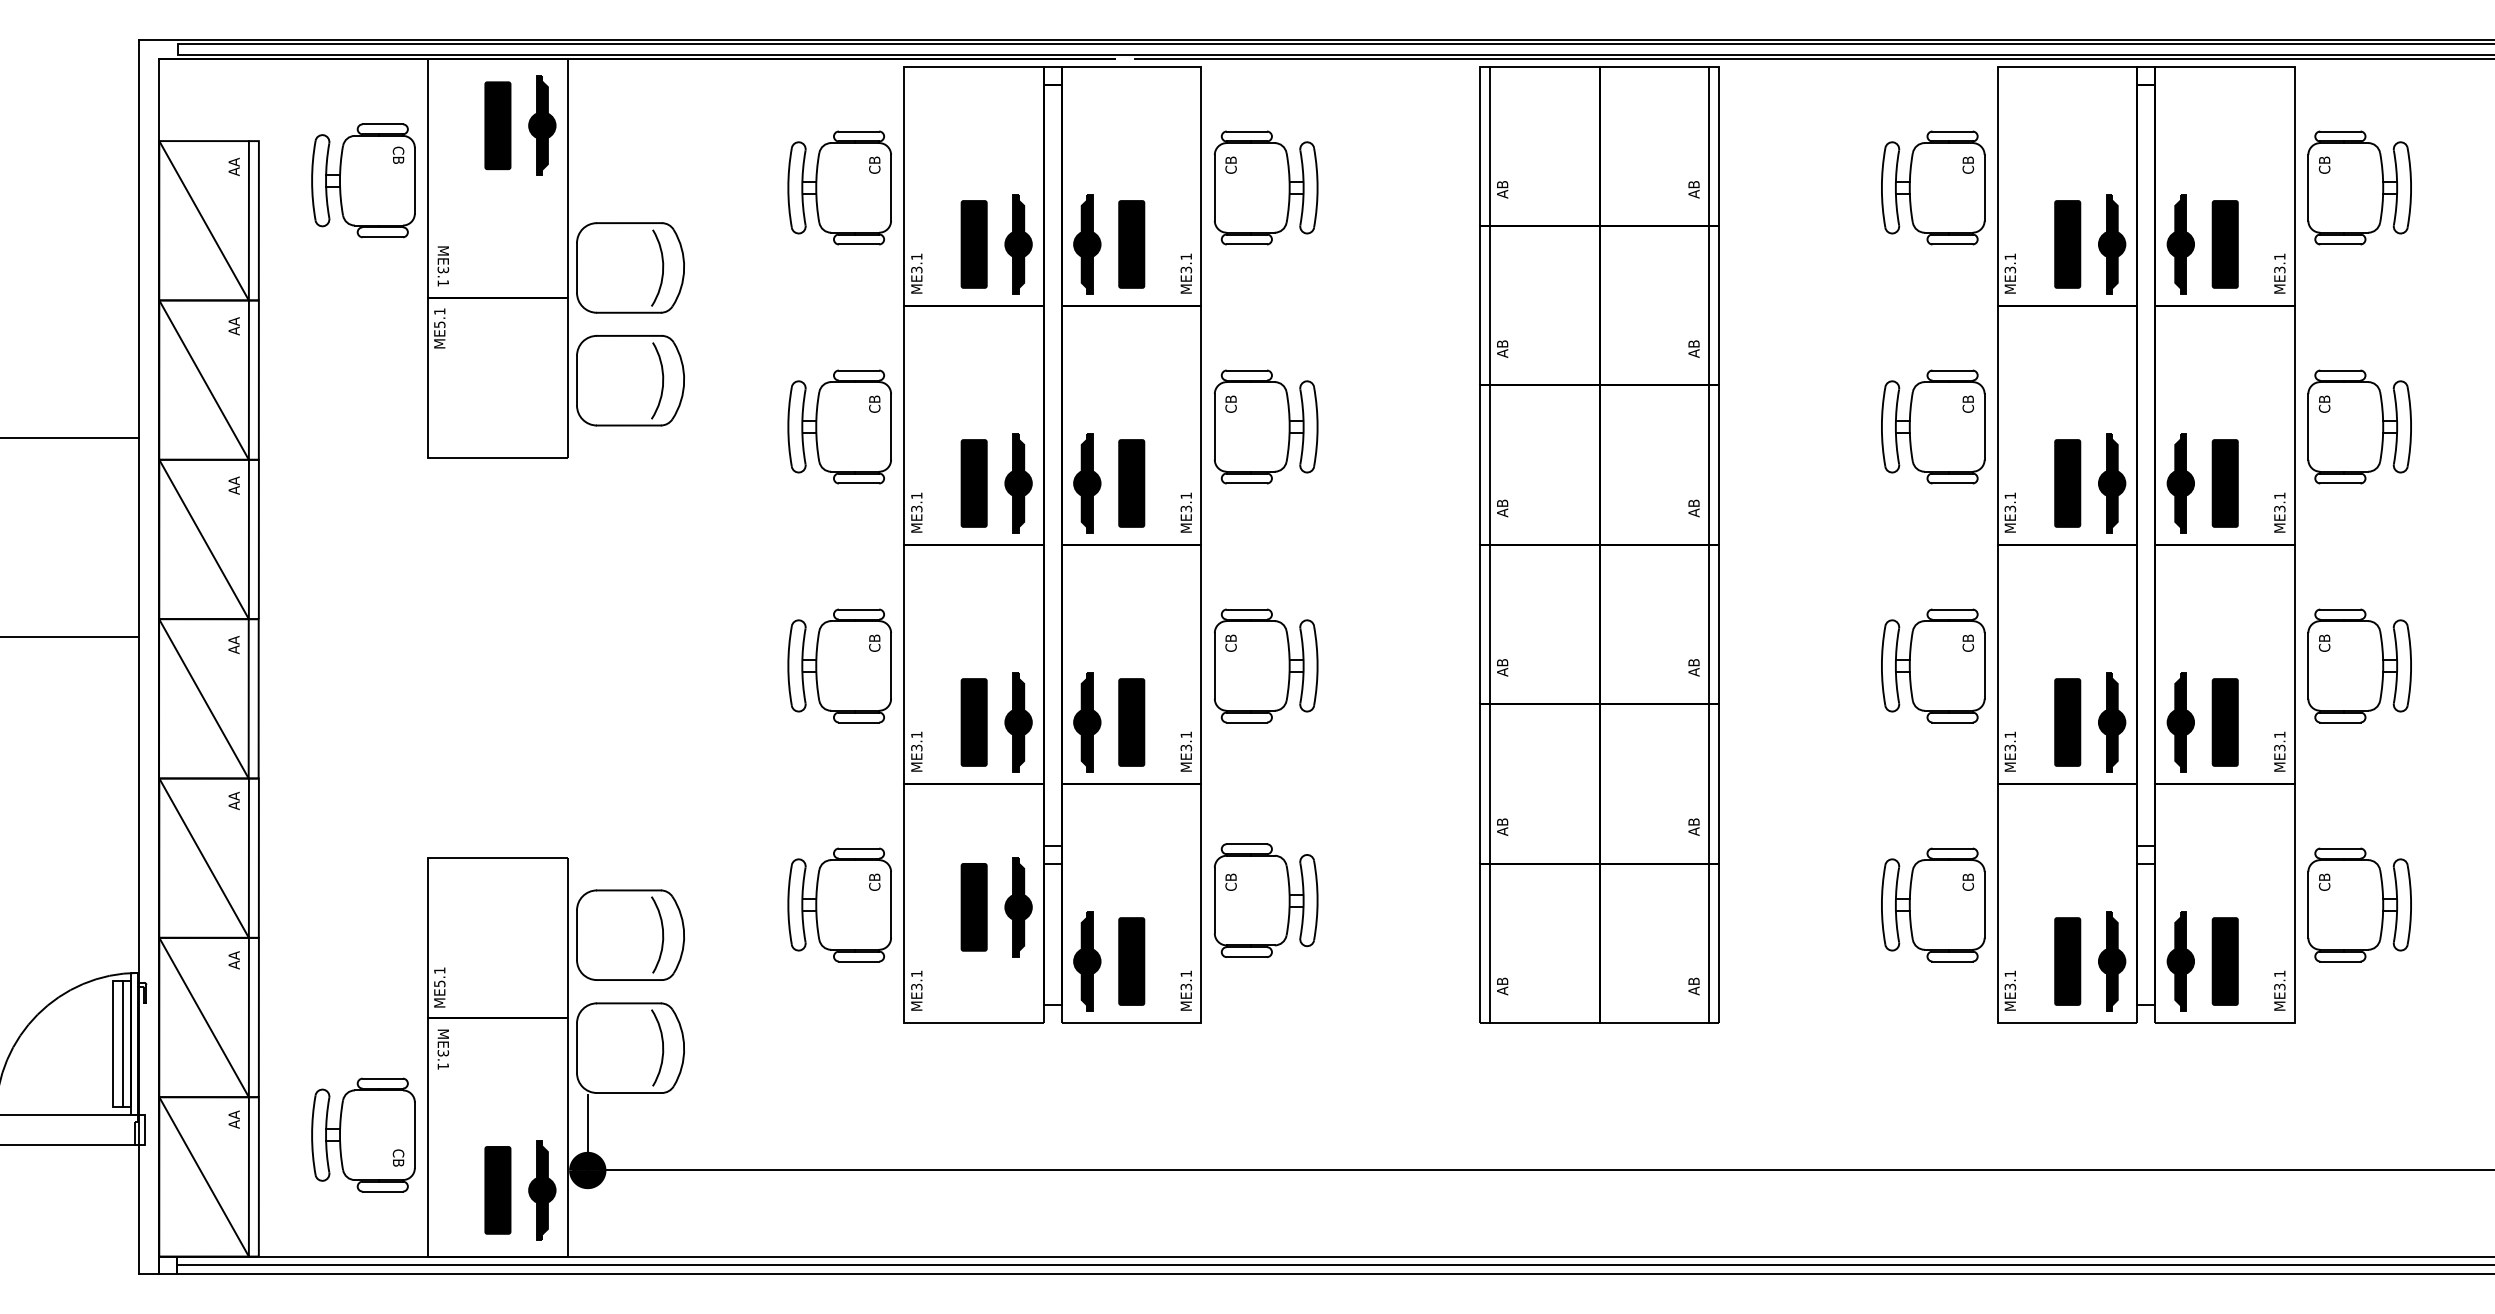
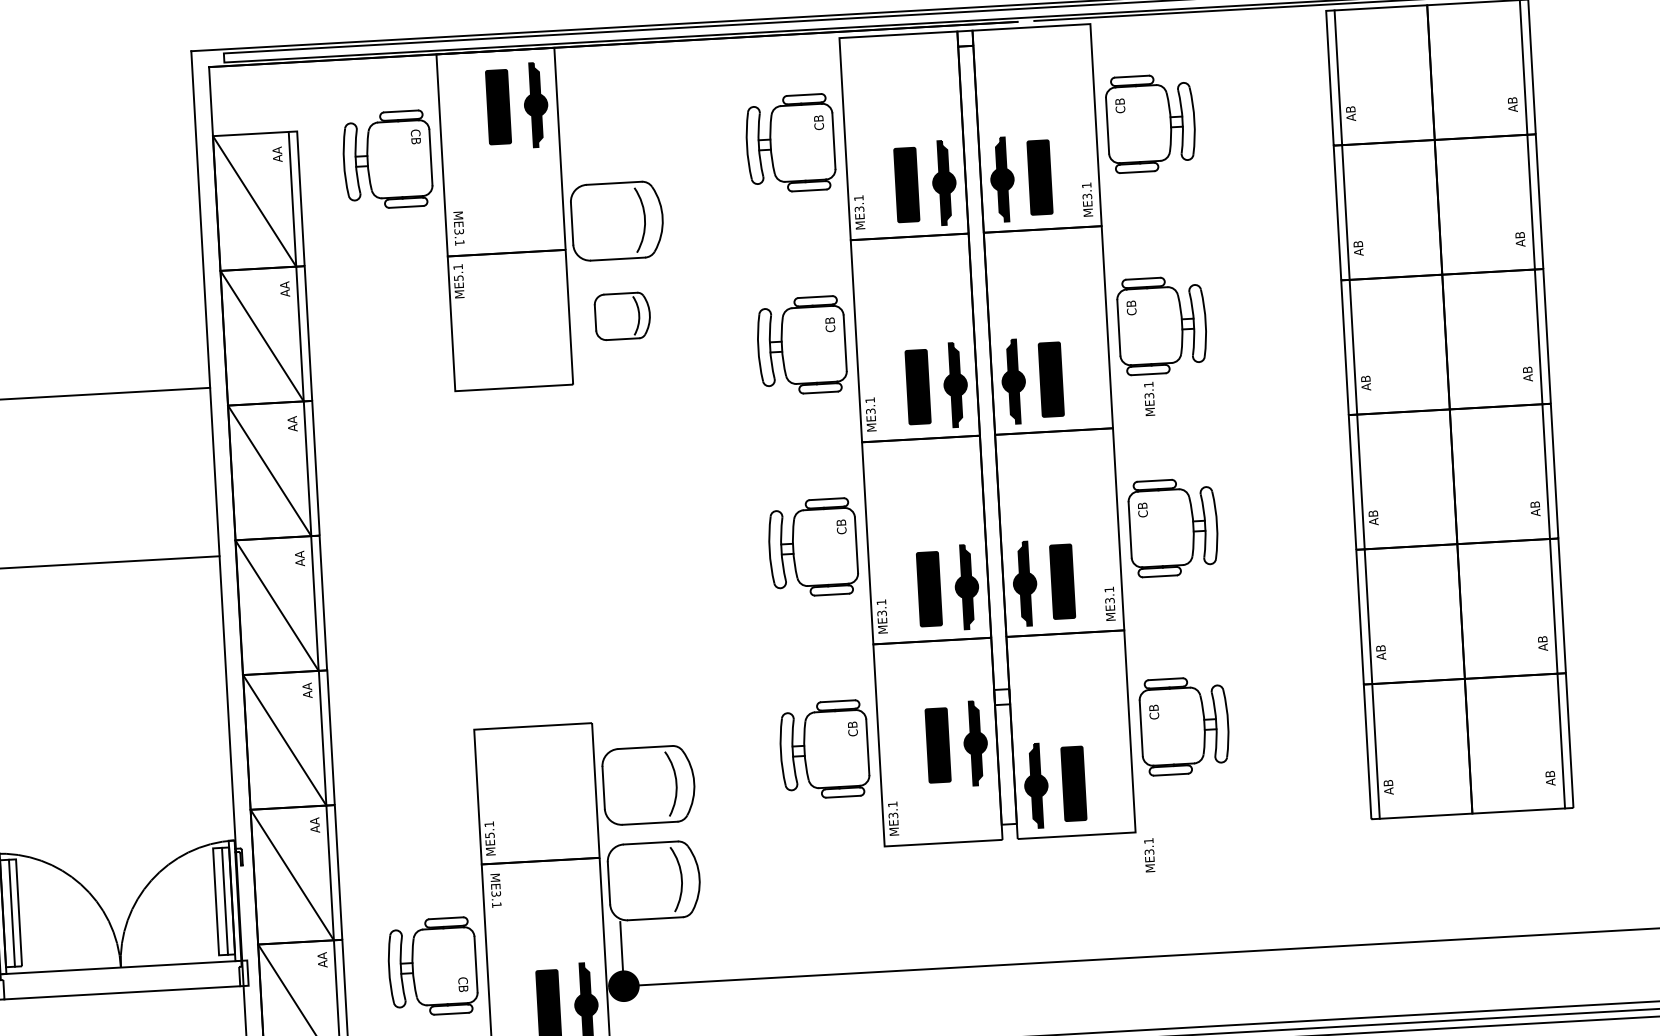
part: (630, 380) -> (622, 316), size x0.6
text: (1186, 512) -> (1149, 398), moved
text: (1186, 990) -> (1149, 855), moved

